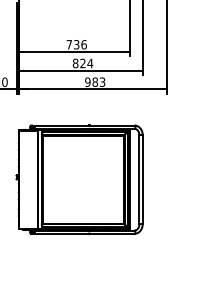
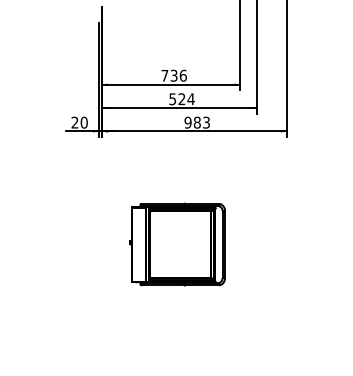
text: (75, 63) -> (172, 99), 824 -> 524
part: (79, 179) -> (177, 244), size x0.6

